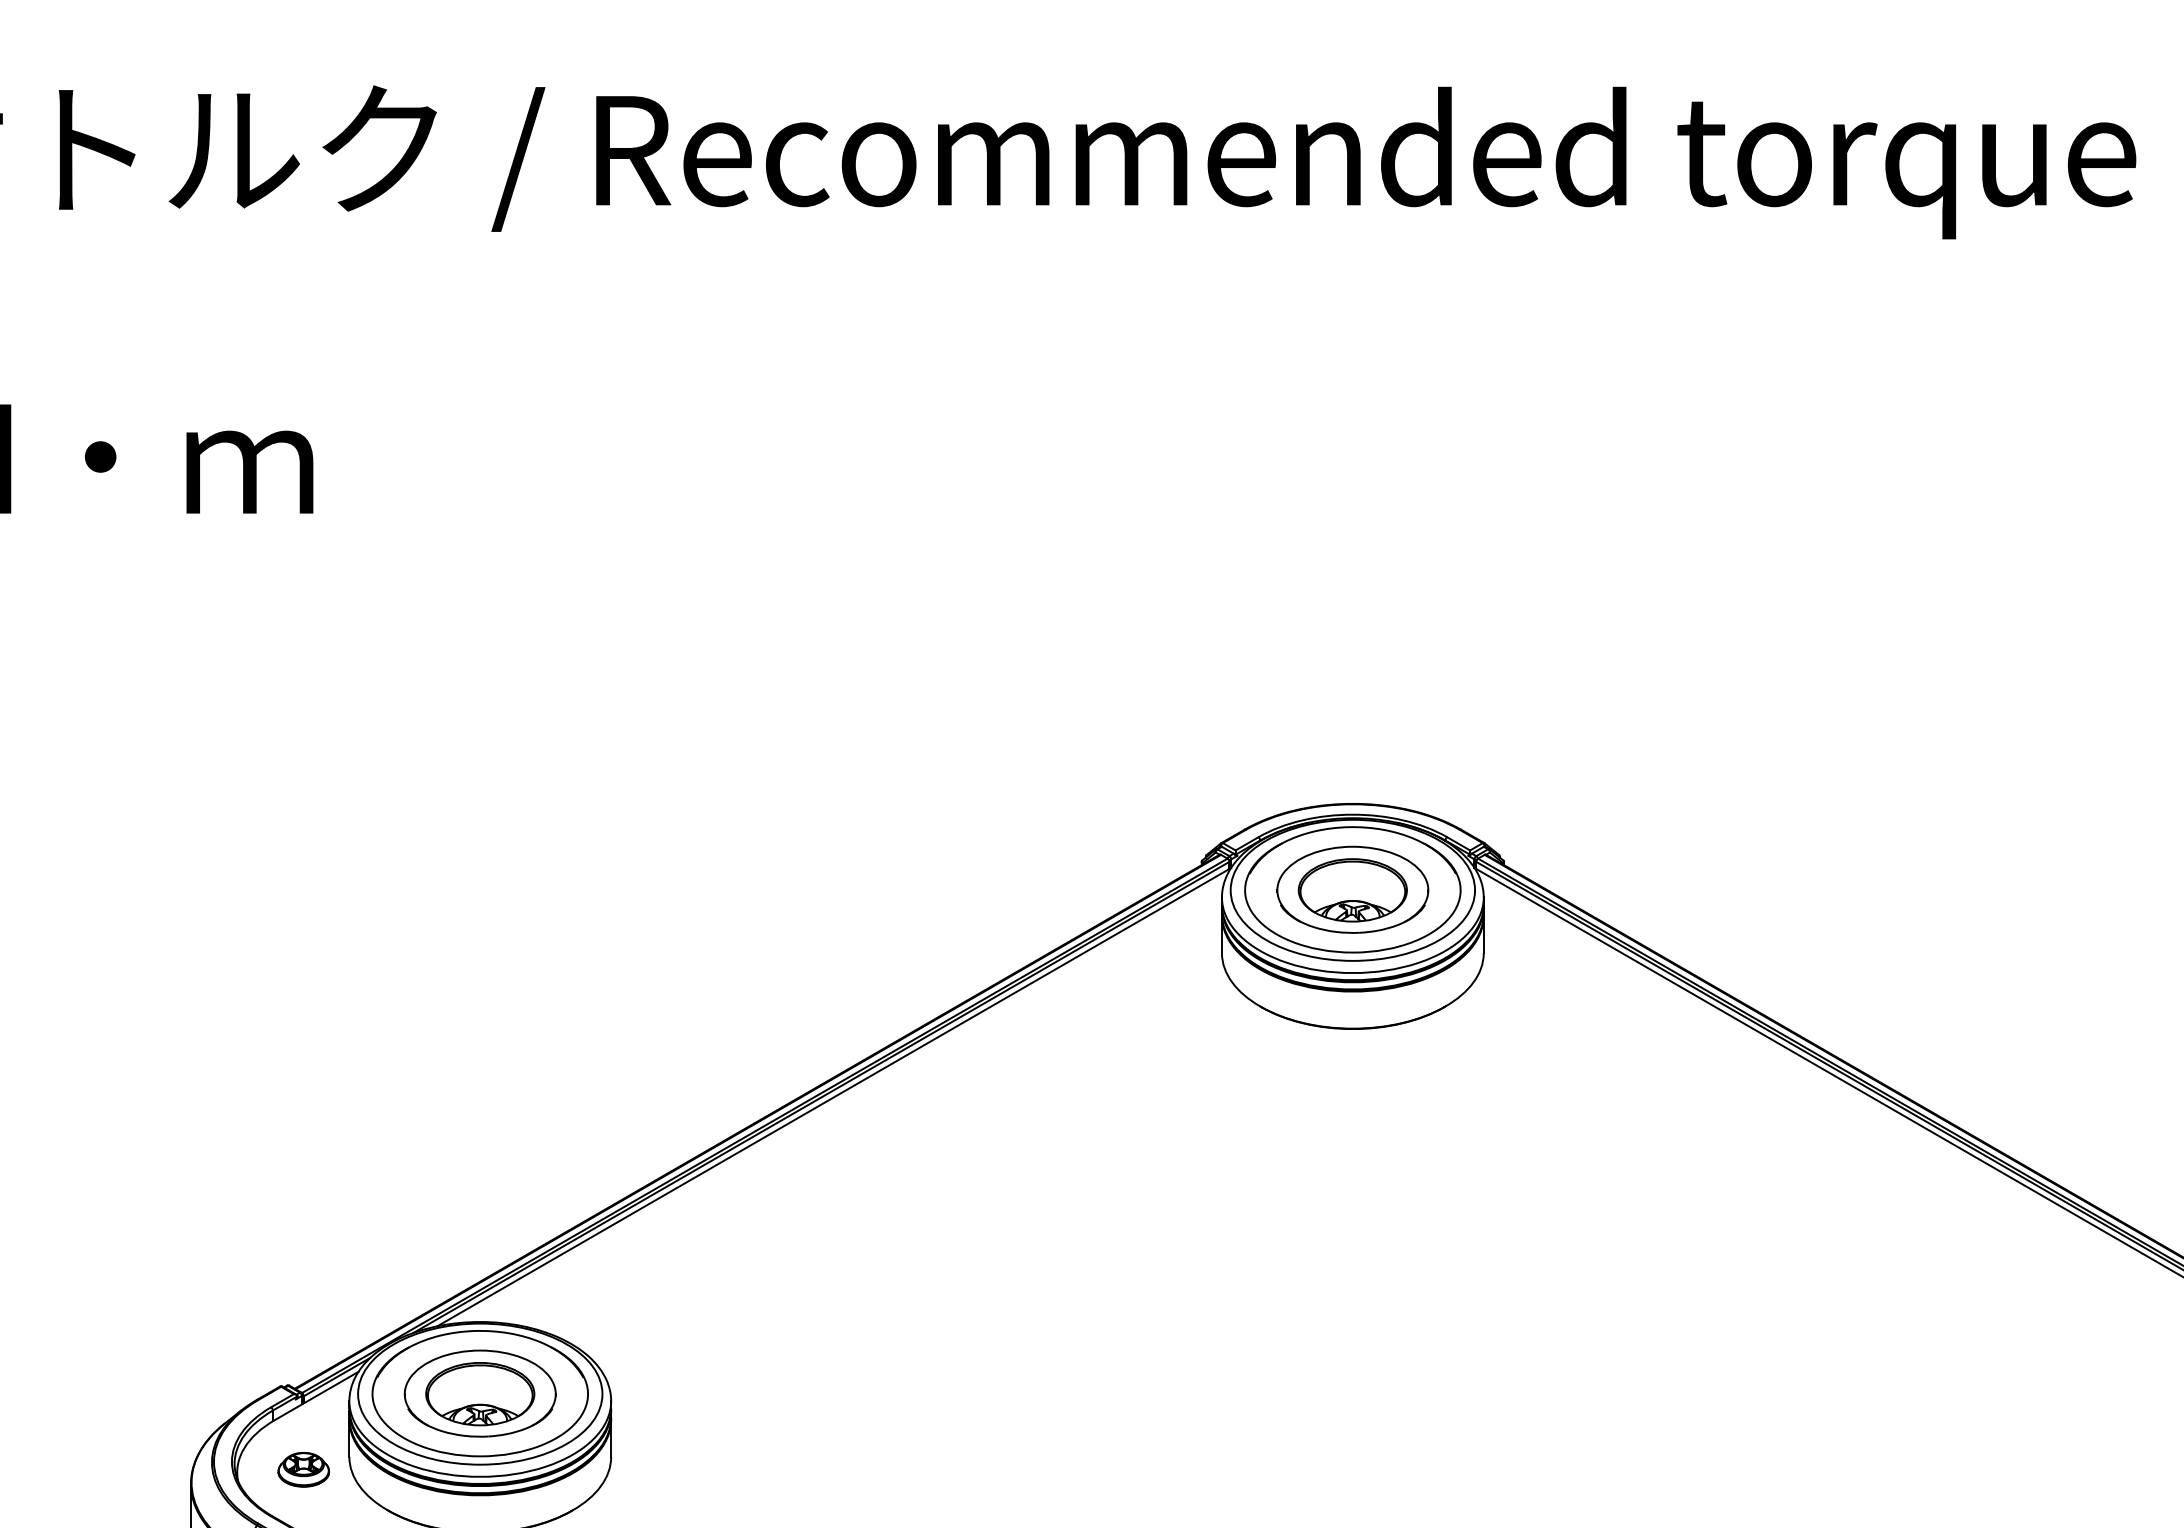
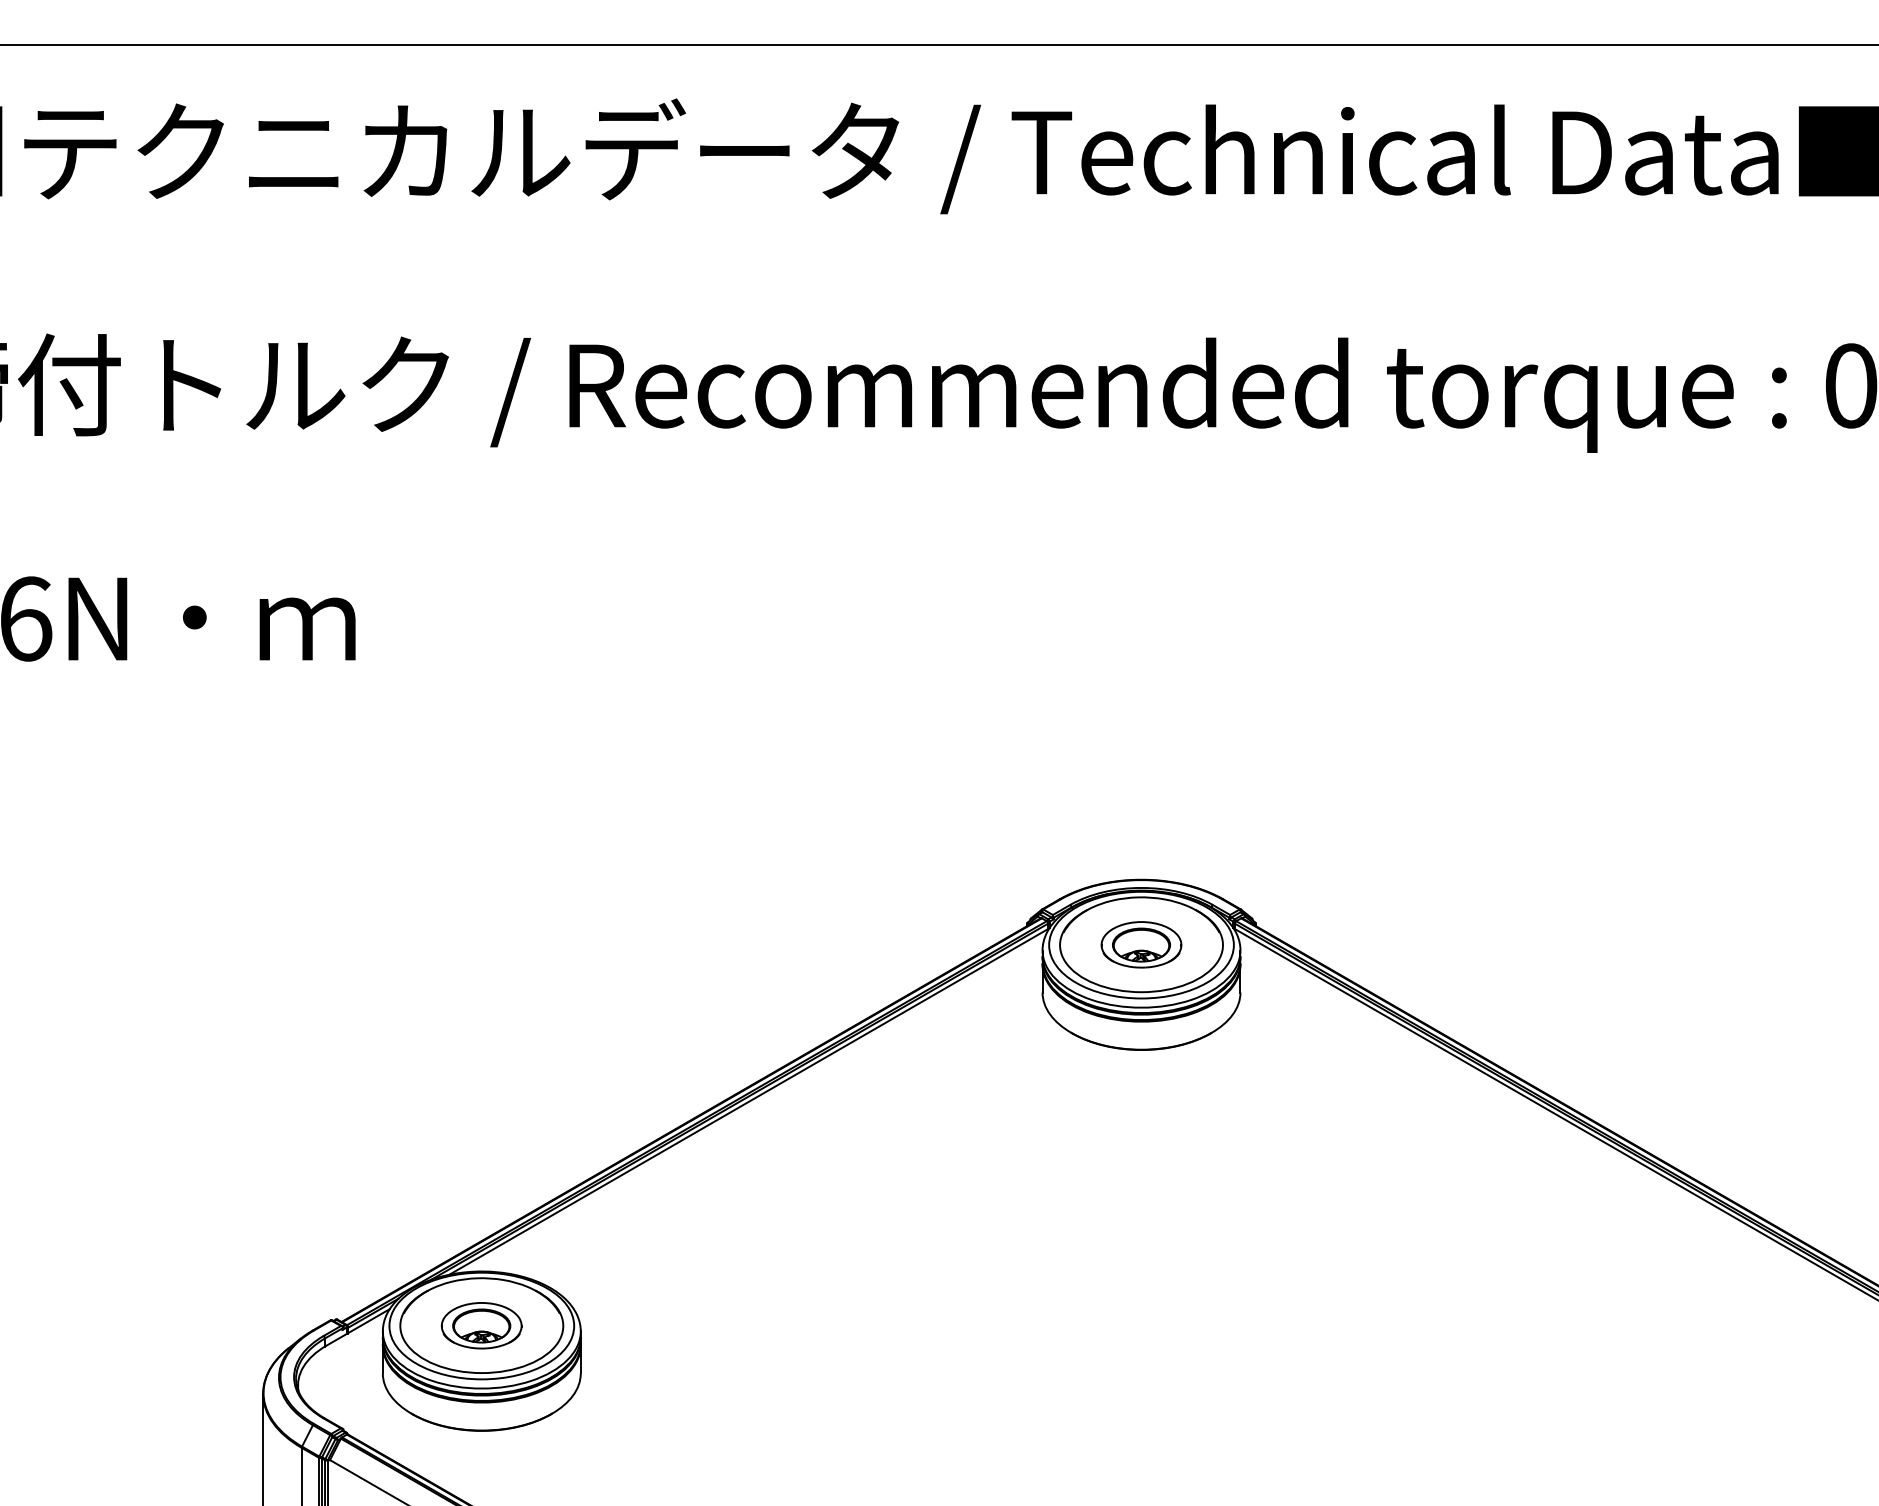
part: (1352, 889) -> (1141, 944), size x0.7
part: (479, 1393) -> (481, 1325), size x0.7
part: (303, 1468) -> (348, 1382), removed

